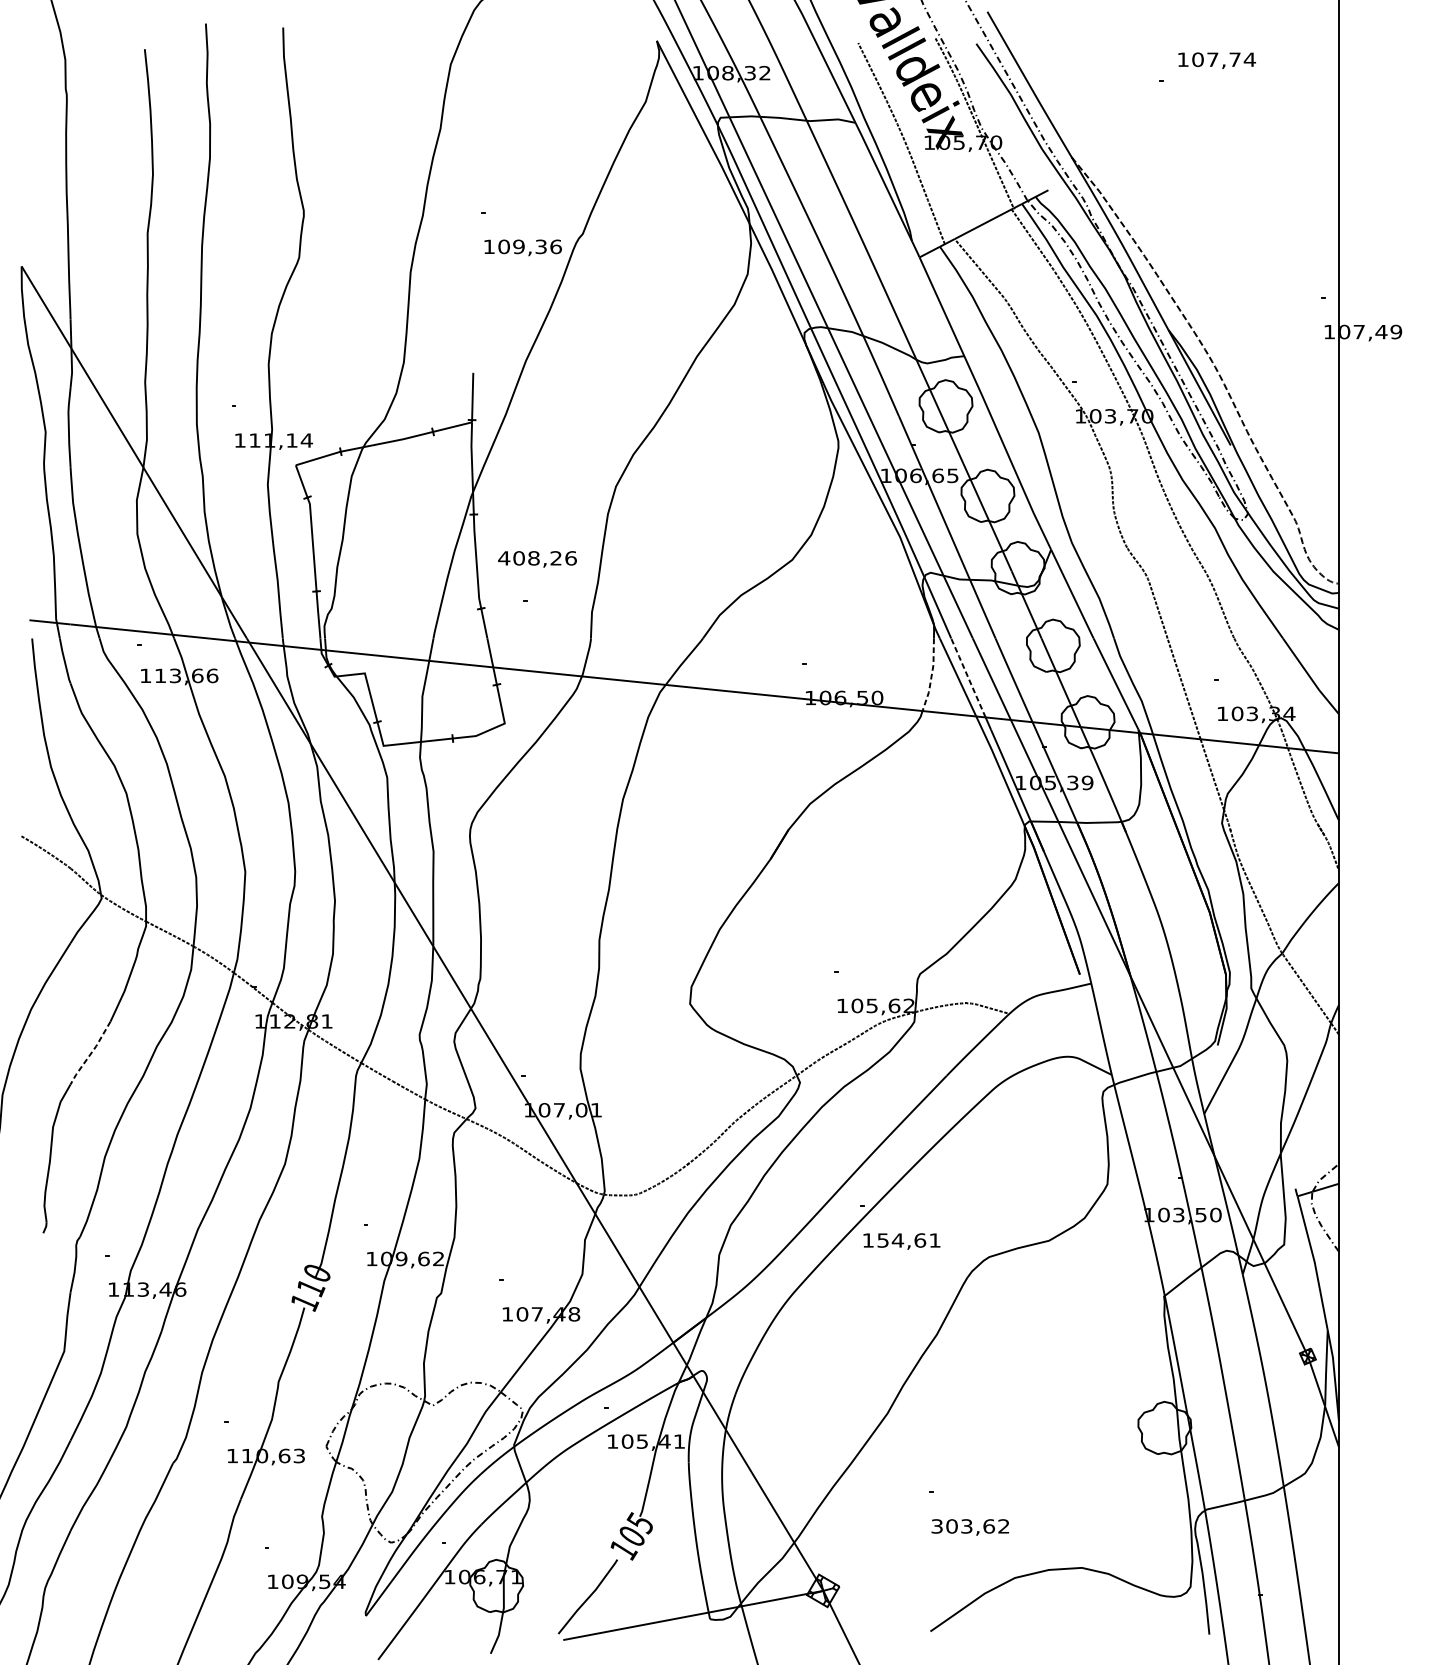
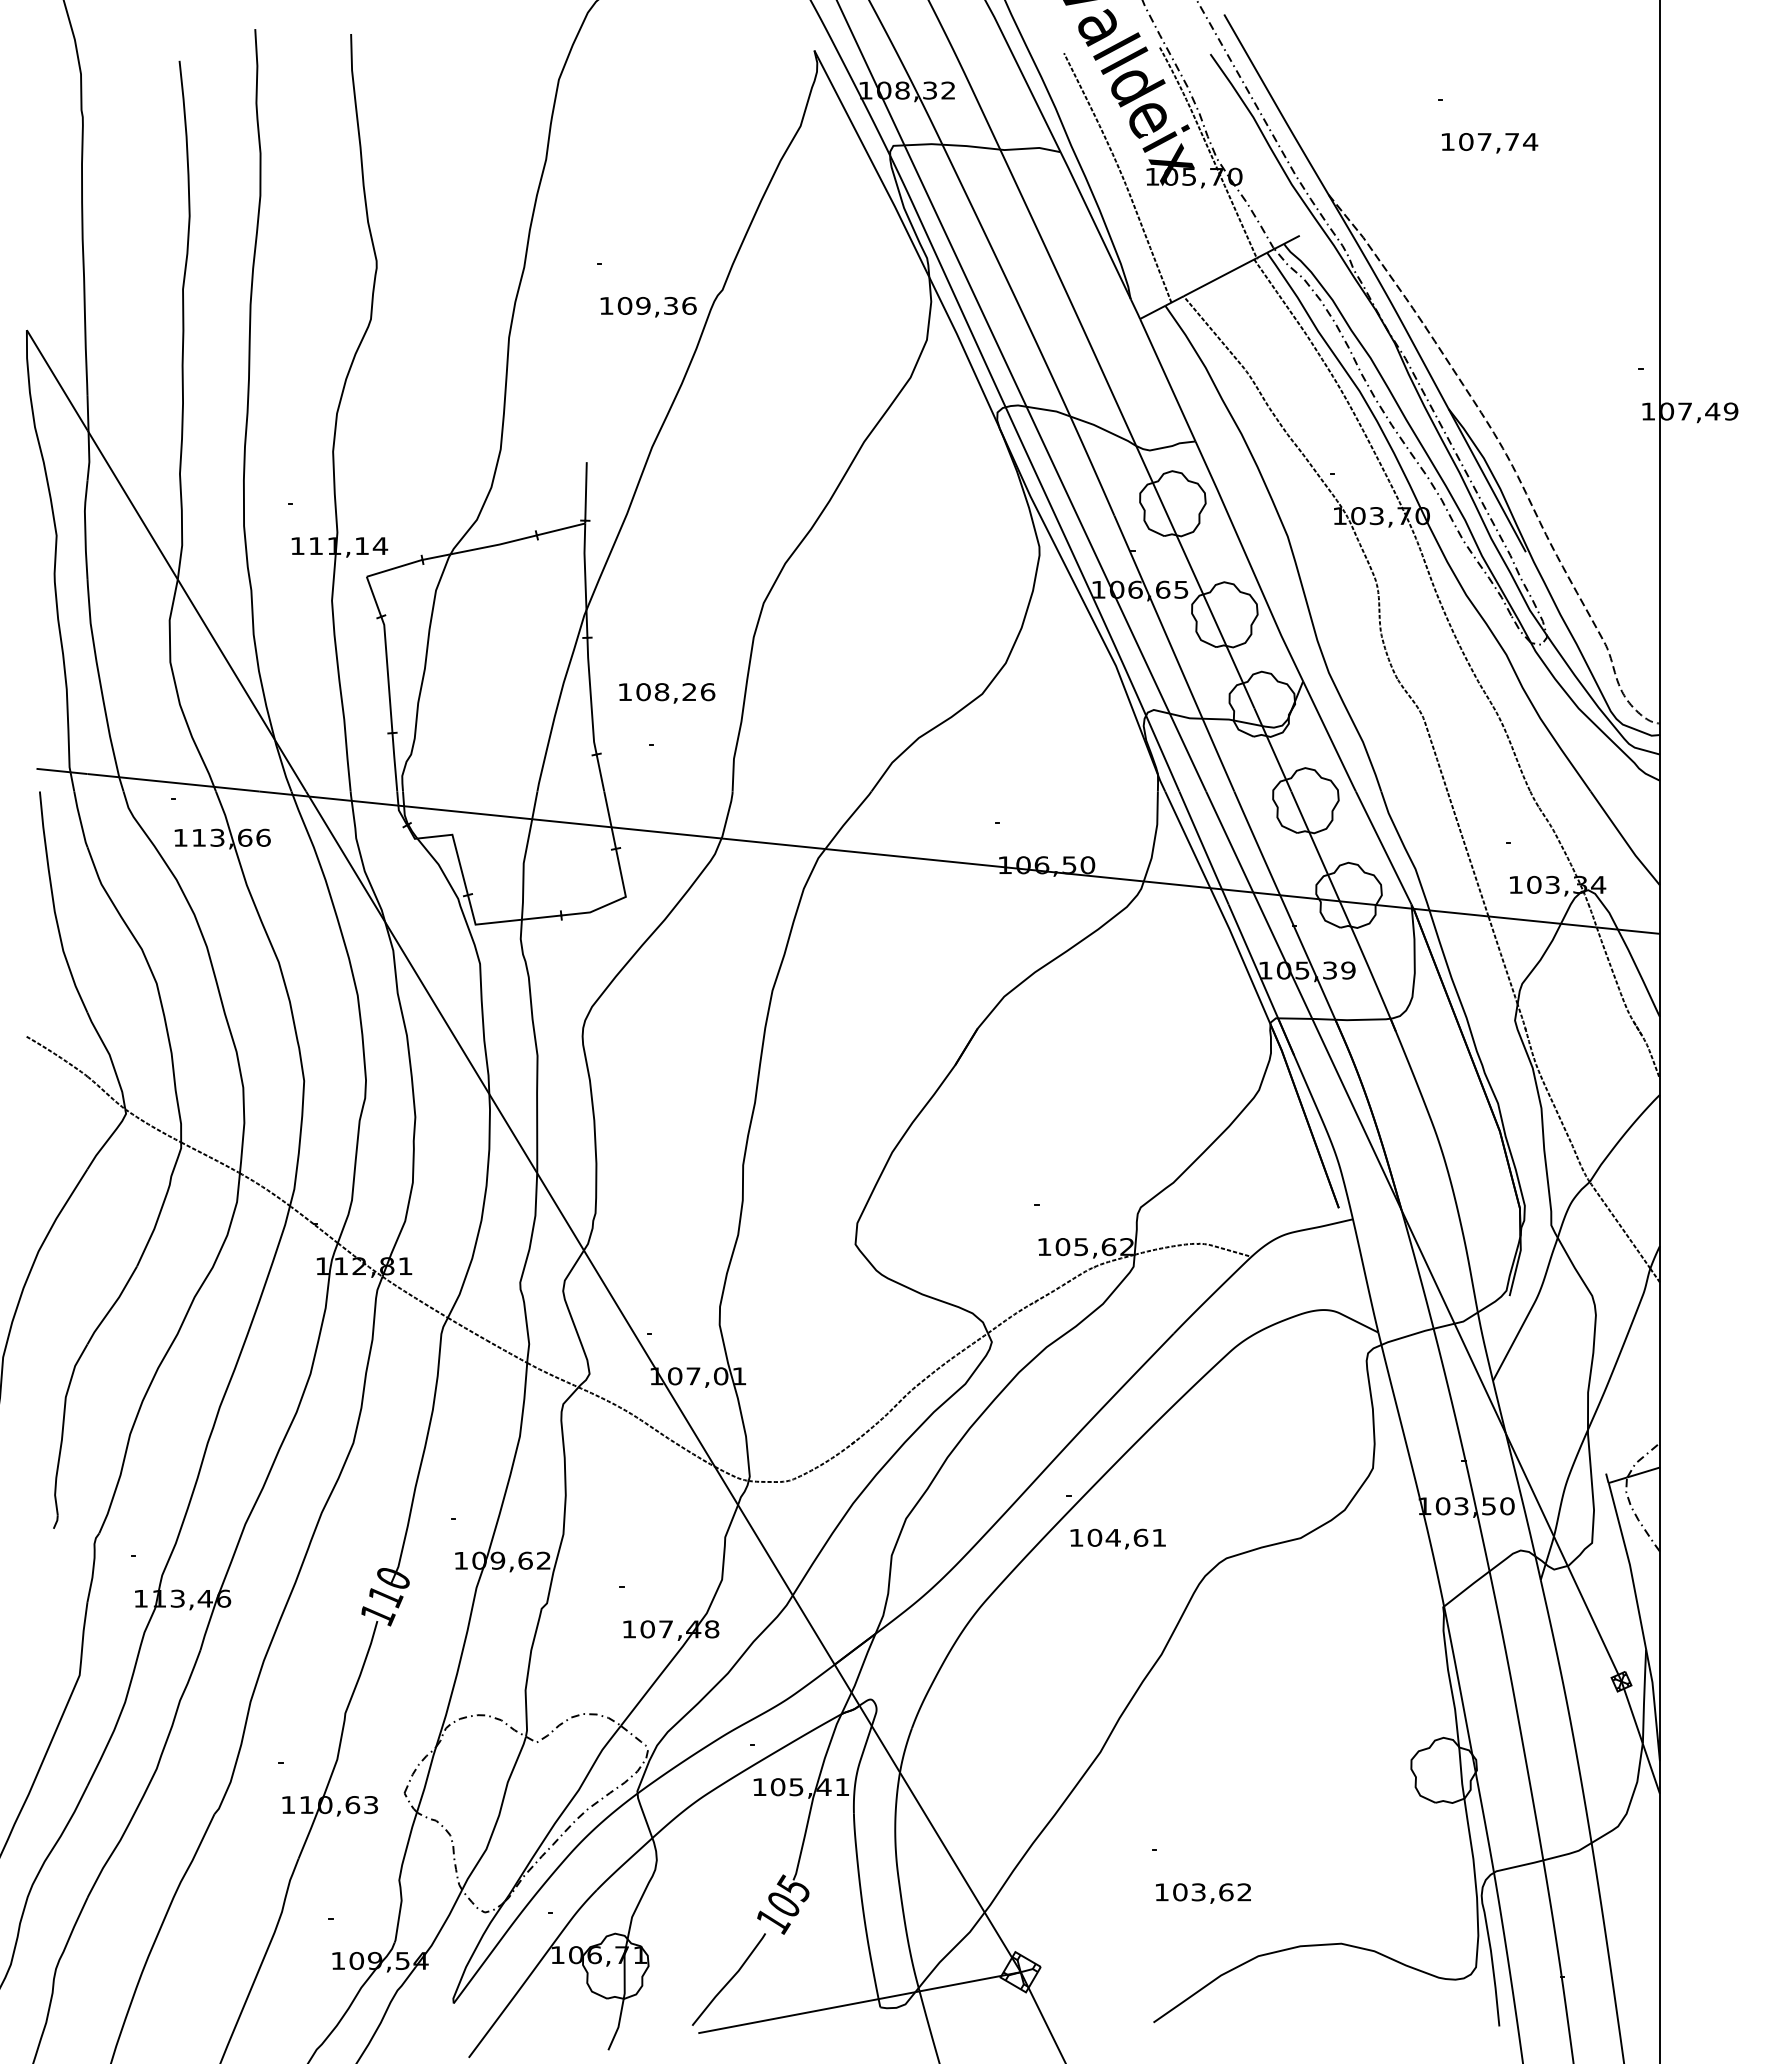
text: (1217, 60) -> (1490, 143), moved
text: (503, 557) -> (624, 691), 408,26 -> 108,26
line: (932, 675) -> (1155, 837), dashed -> solid
line: (968, 678) -> (1200, 840), dashed -> solid
line: (90, 1053) -> (112, 1306), dashed -> solid
text: (882, 1240) -> (1094, 1537), 154,61 -> 104,61
text: (936, 1526) -> (1161, 1892), 303,62 -> 103,62

